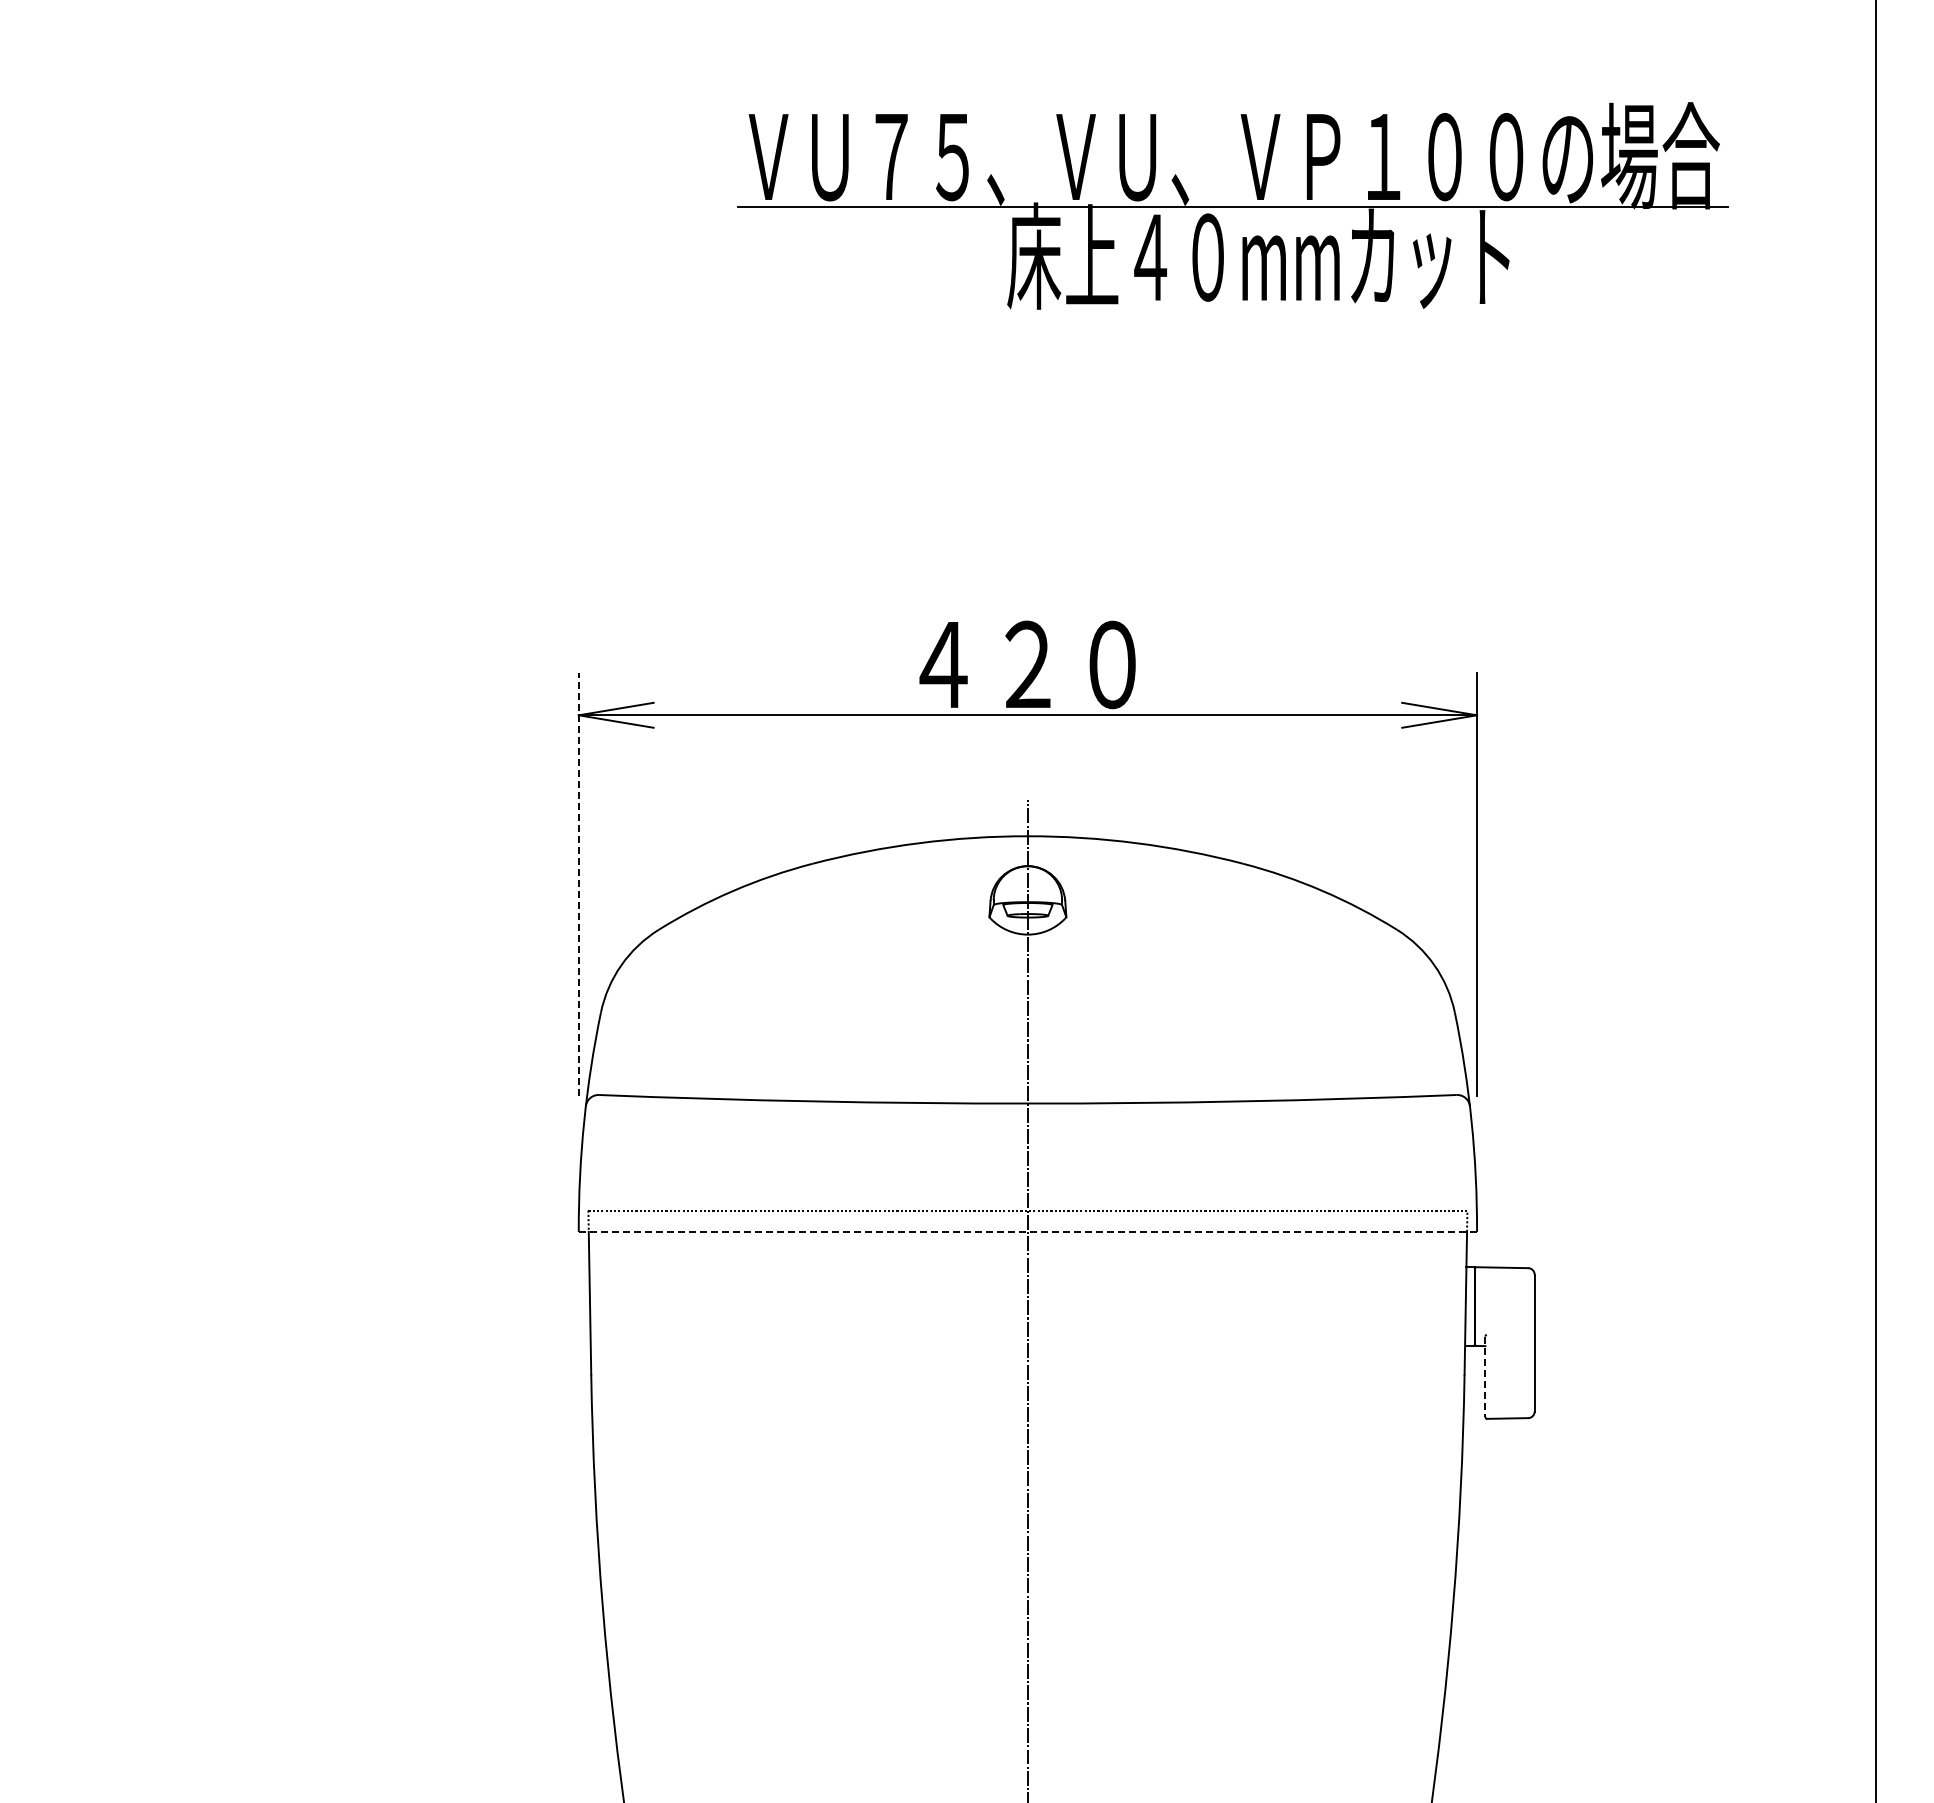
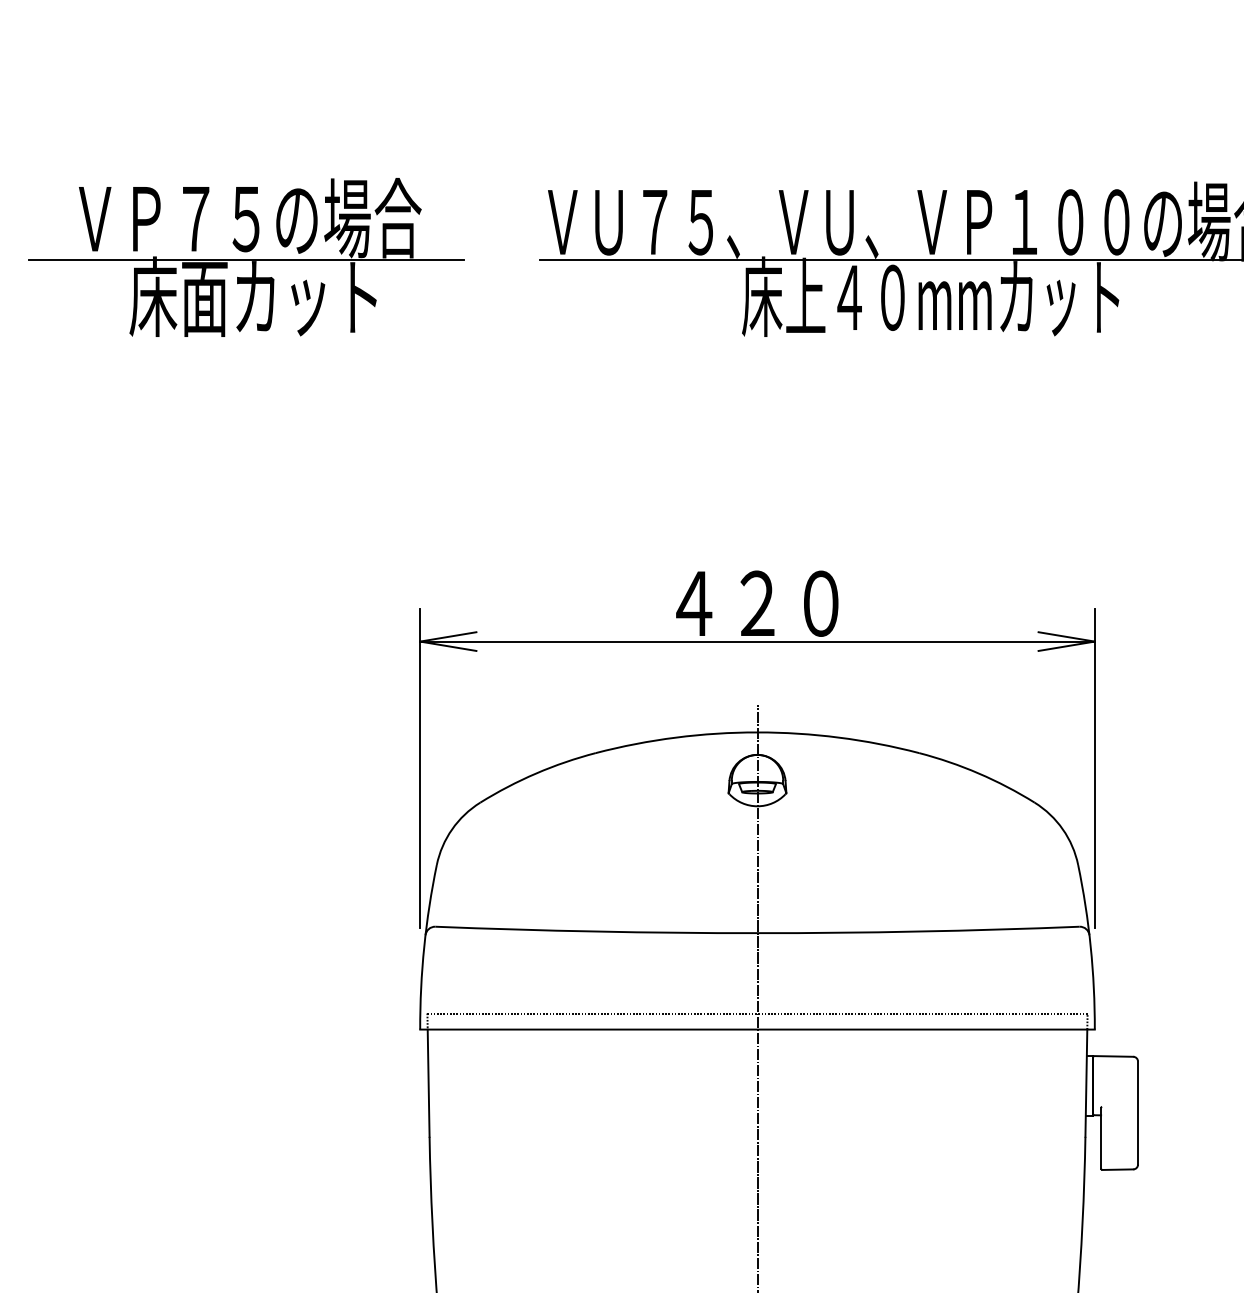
part: (347, 203) -> (246, 257), added
line: (578, 884) -> (419, 768), dashed -> solid
line: (1028, 1231) -> (757, 1029), dashed -> solid
line: (1485, 1377) -> (1101, 1138), dashed -> solid

